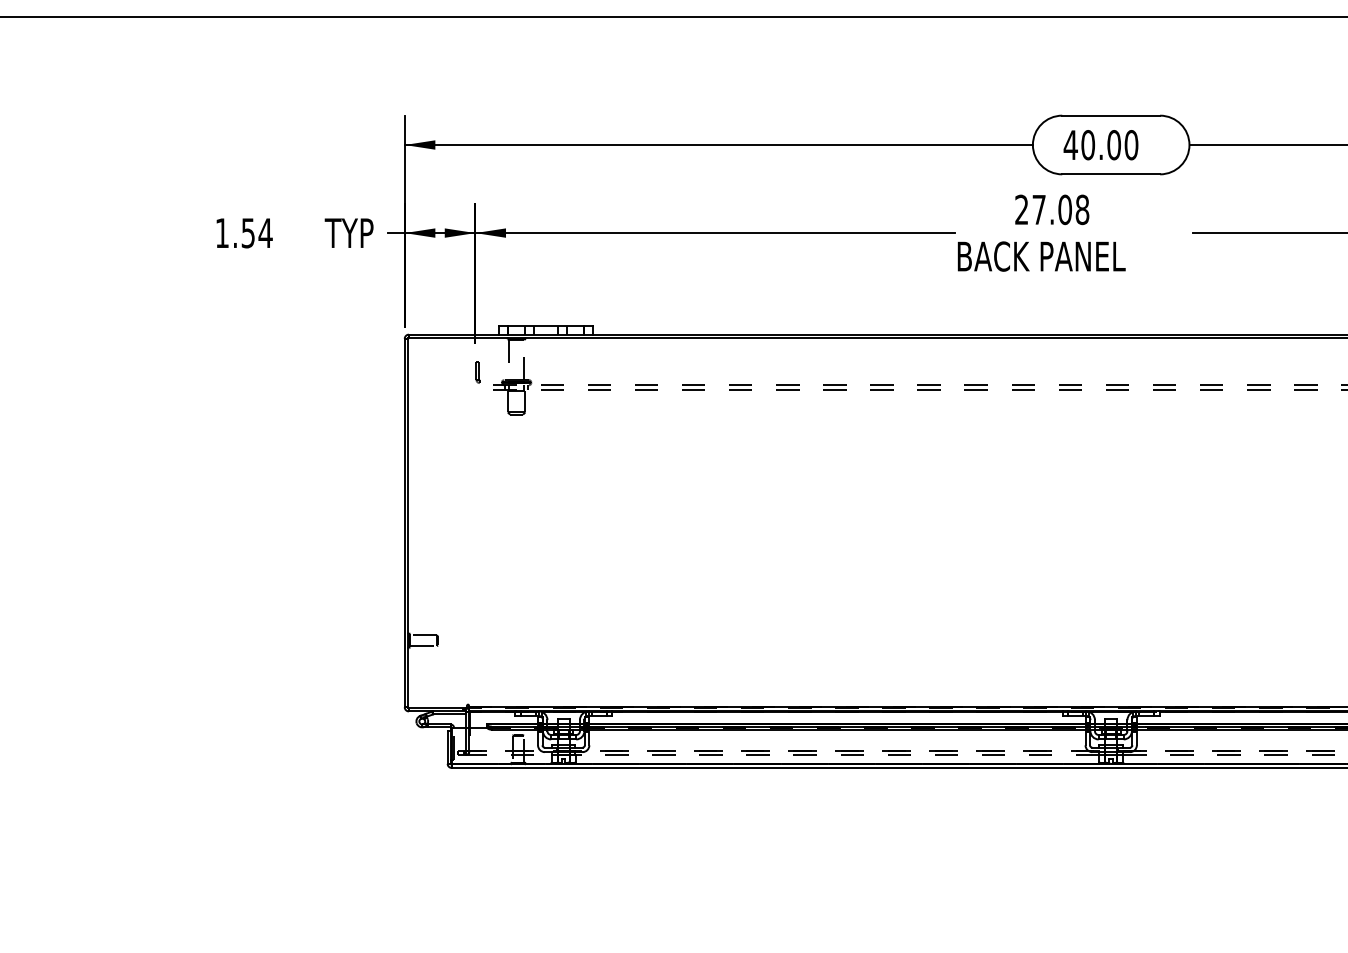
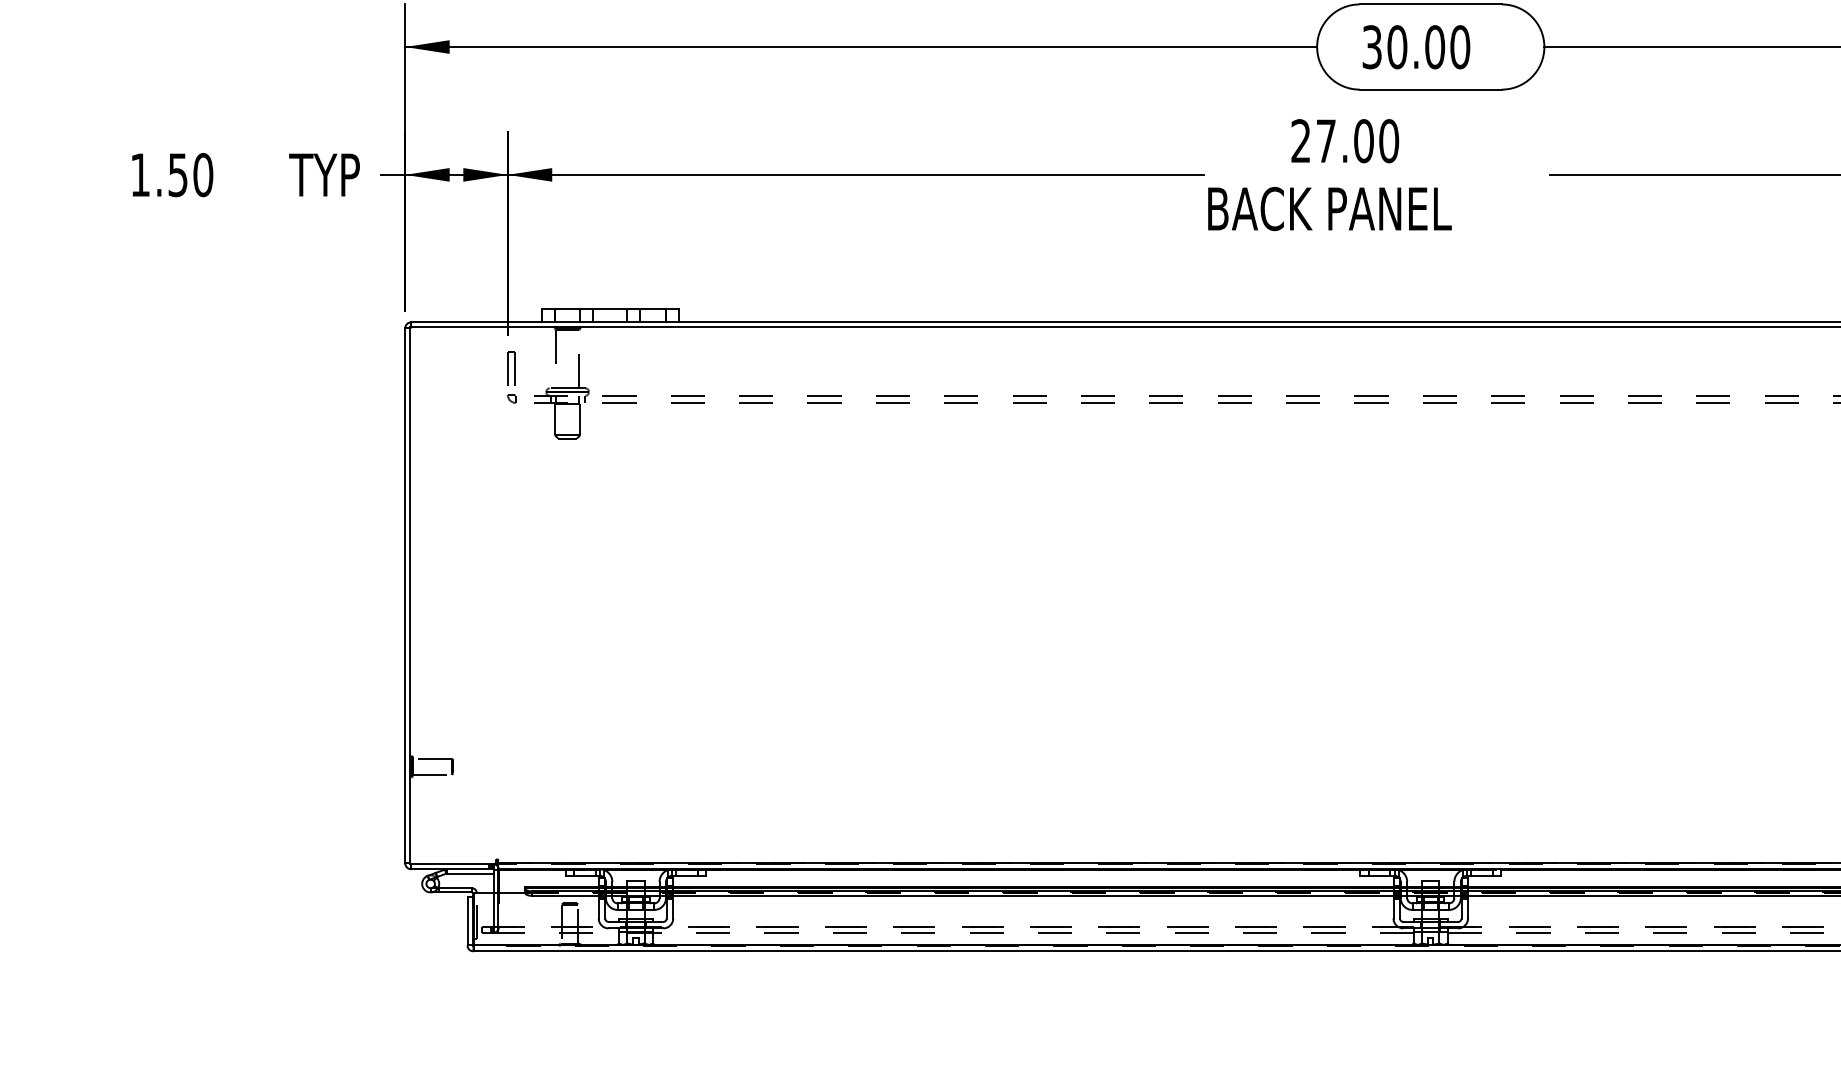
text: (1070, 145) -> (1371, 47), 40.00 -> 30.00
text: (1082, 209) -> (1389, 140), 27.08 -> 27.00
text: (265, 233) -> (203, 175), 1.54 -> 1.50
part: (477, 372) -> (510, 377), size x1.67

